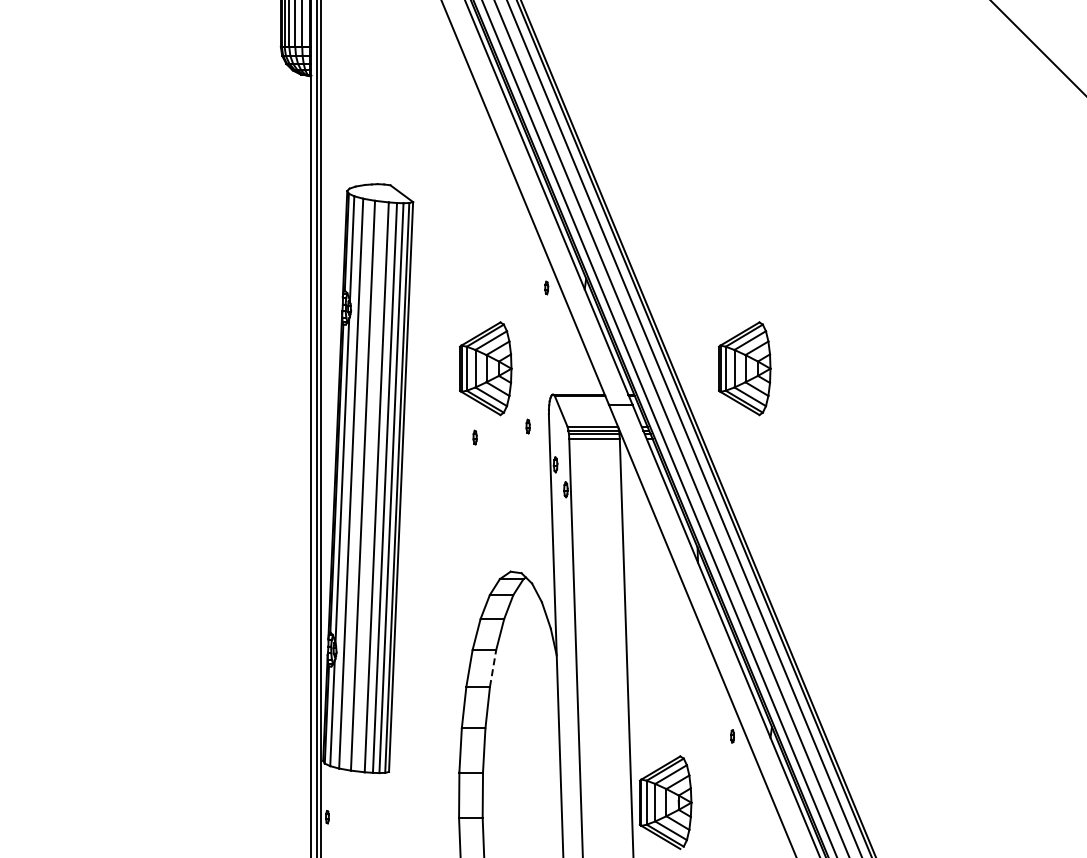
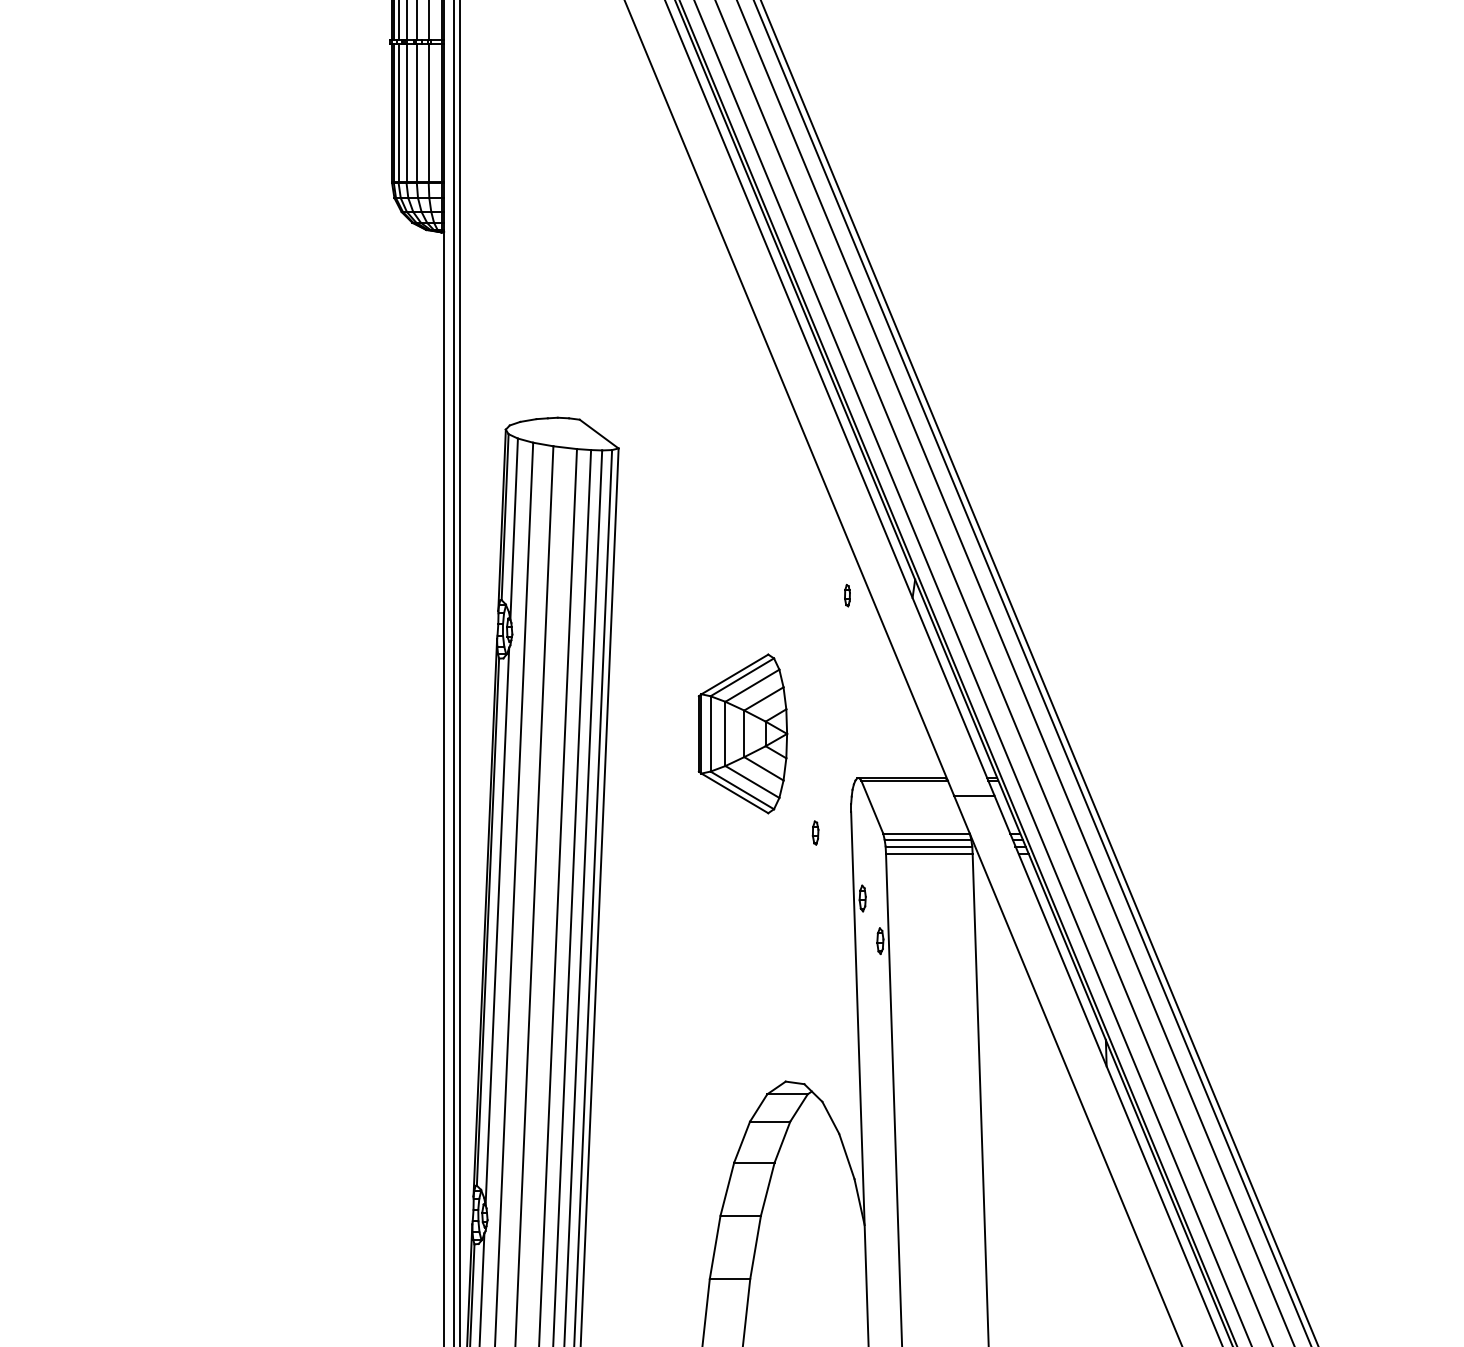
part: (744, 368) -> (1186, 733), removed
part: (474, 437) -> (723, 851), removed
line: (493, 668) -> (756, 1247), dashed -> solid

